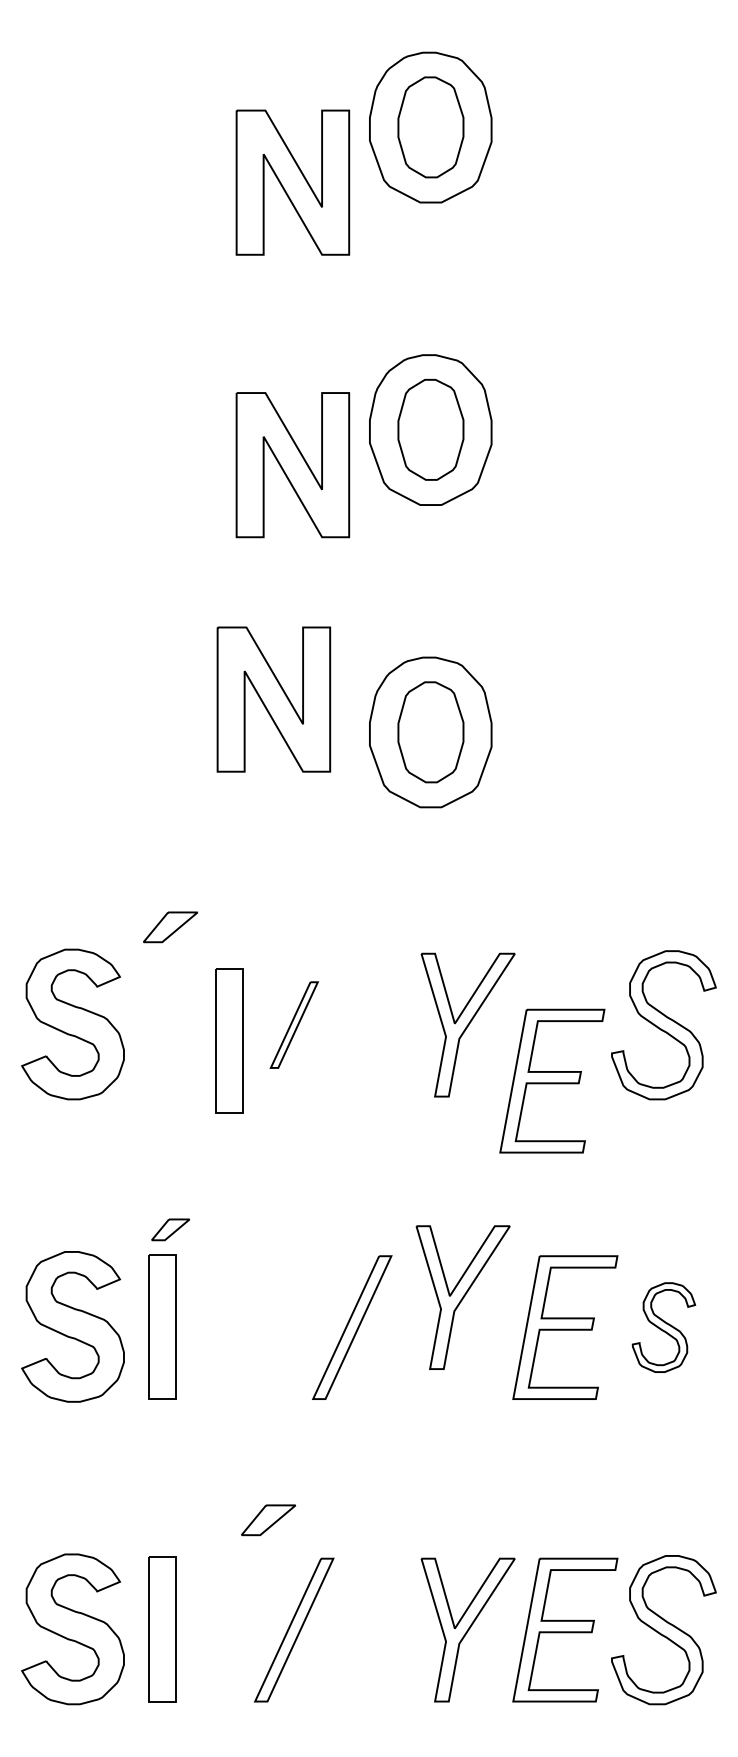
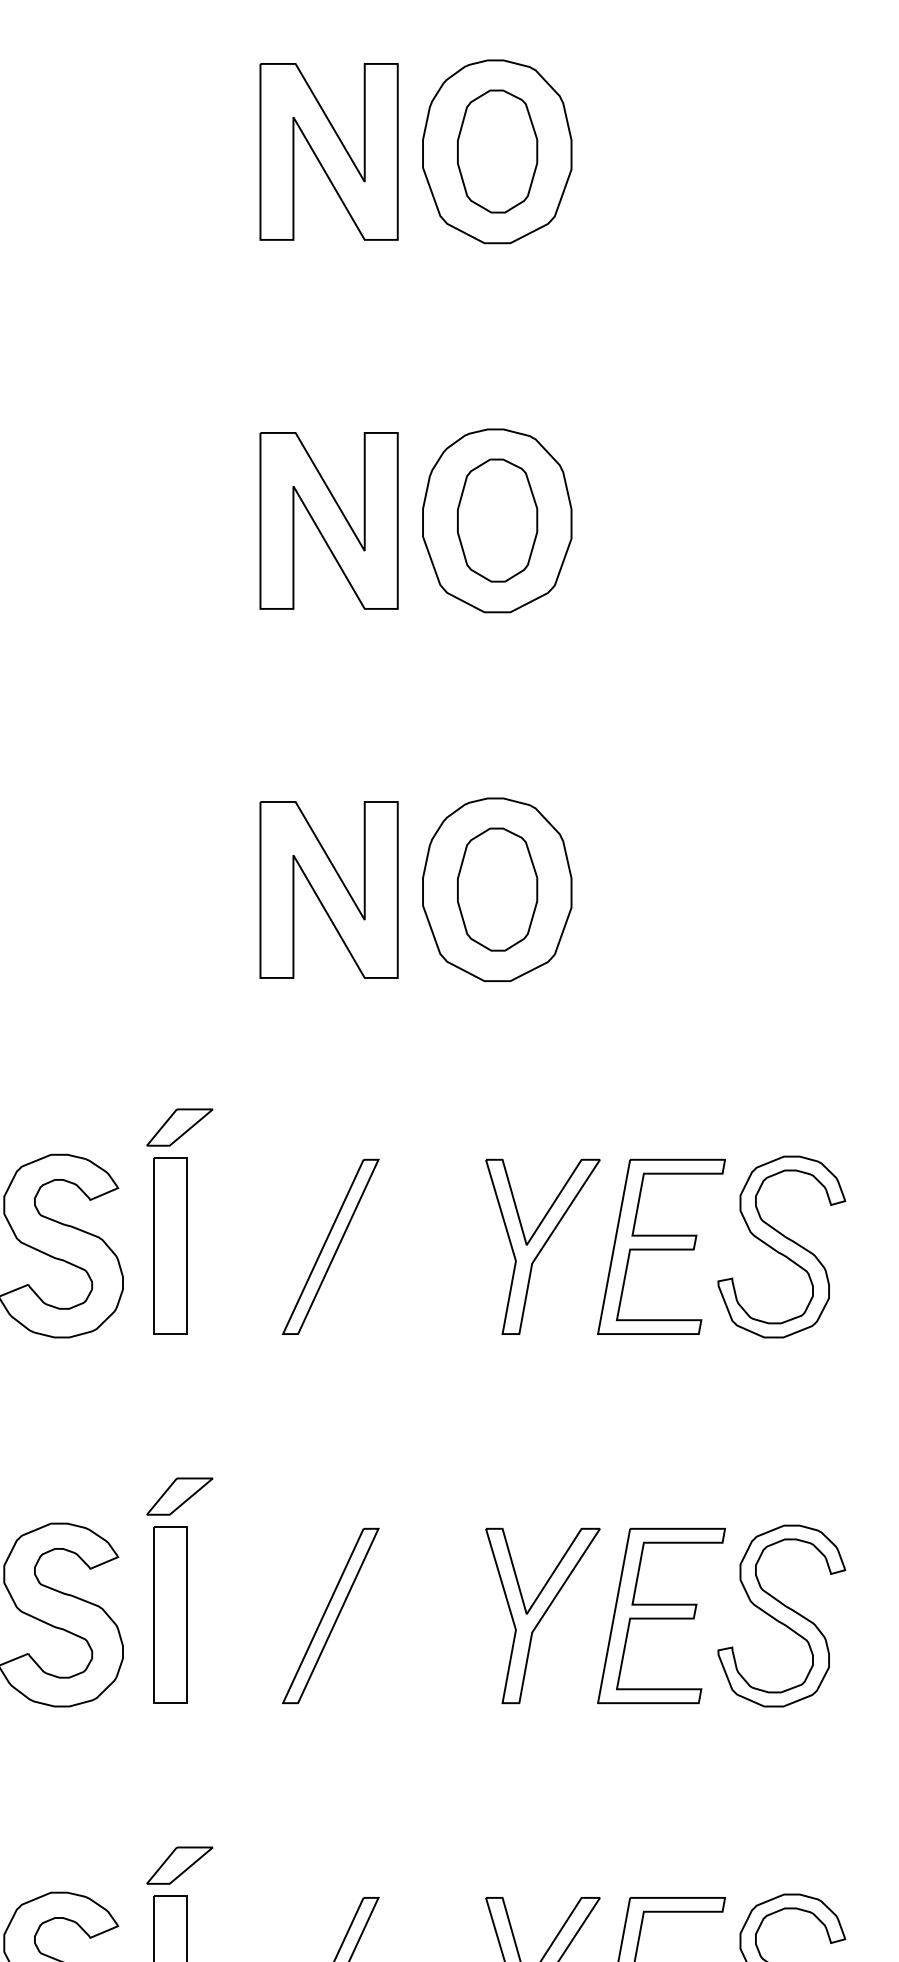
part: (292, 182) -> (328, 151), moved
part: (292, 465) -> (328, 521), moved
part: (273, 699) -> (328, 889), moved
part: (294, 1024) -> (331, 1246), size x1.67
part: (229, 1040) -> (170, 1246), moved
part: (552, 1080) -> (661, 1246), moved
part: (170, 1229) -> (179, 1496), size x1.43
part: (462, 1297) -> (542, 1615), moved
part: (352, 1327) -> (331, 1615), moved
part: (663, 1327) -> (781, 1615), size x1.67
part: (268, 1520) -> (179, 1865), moved

